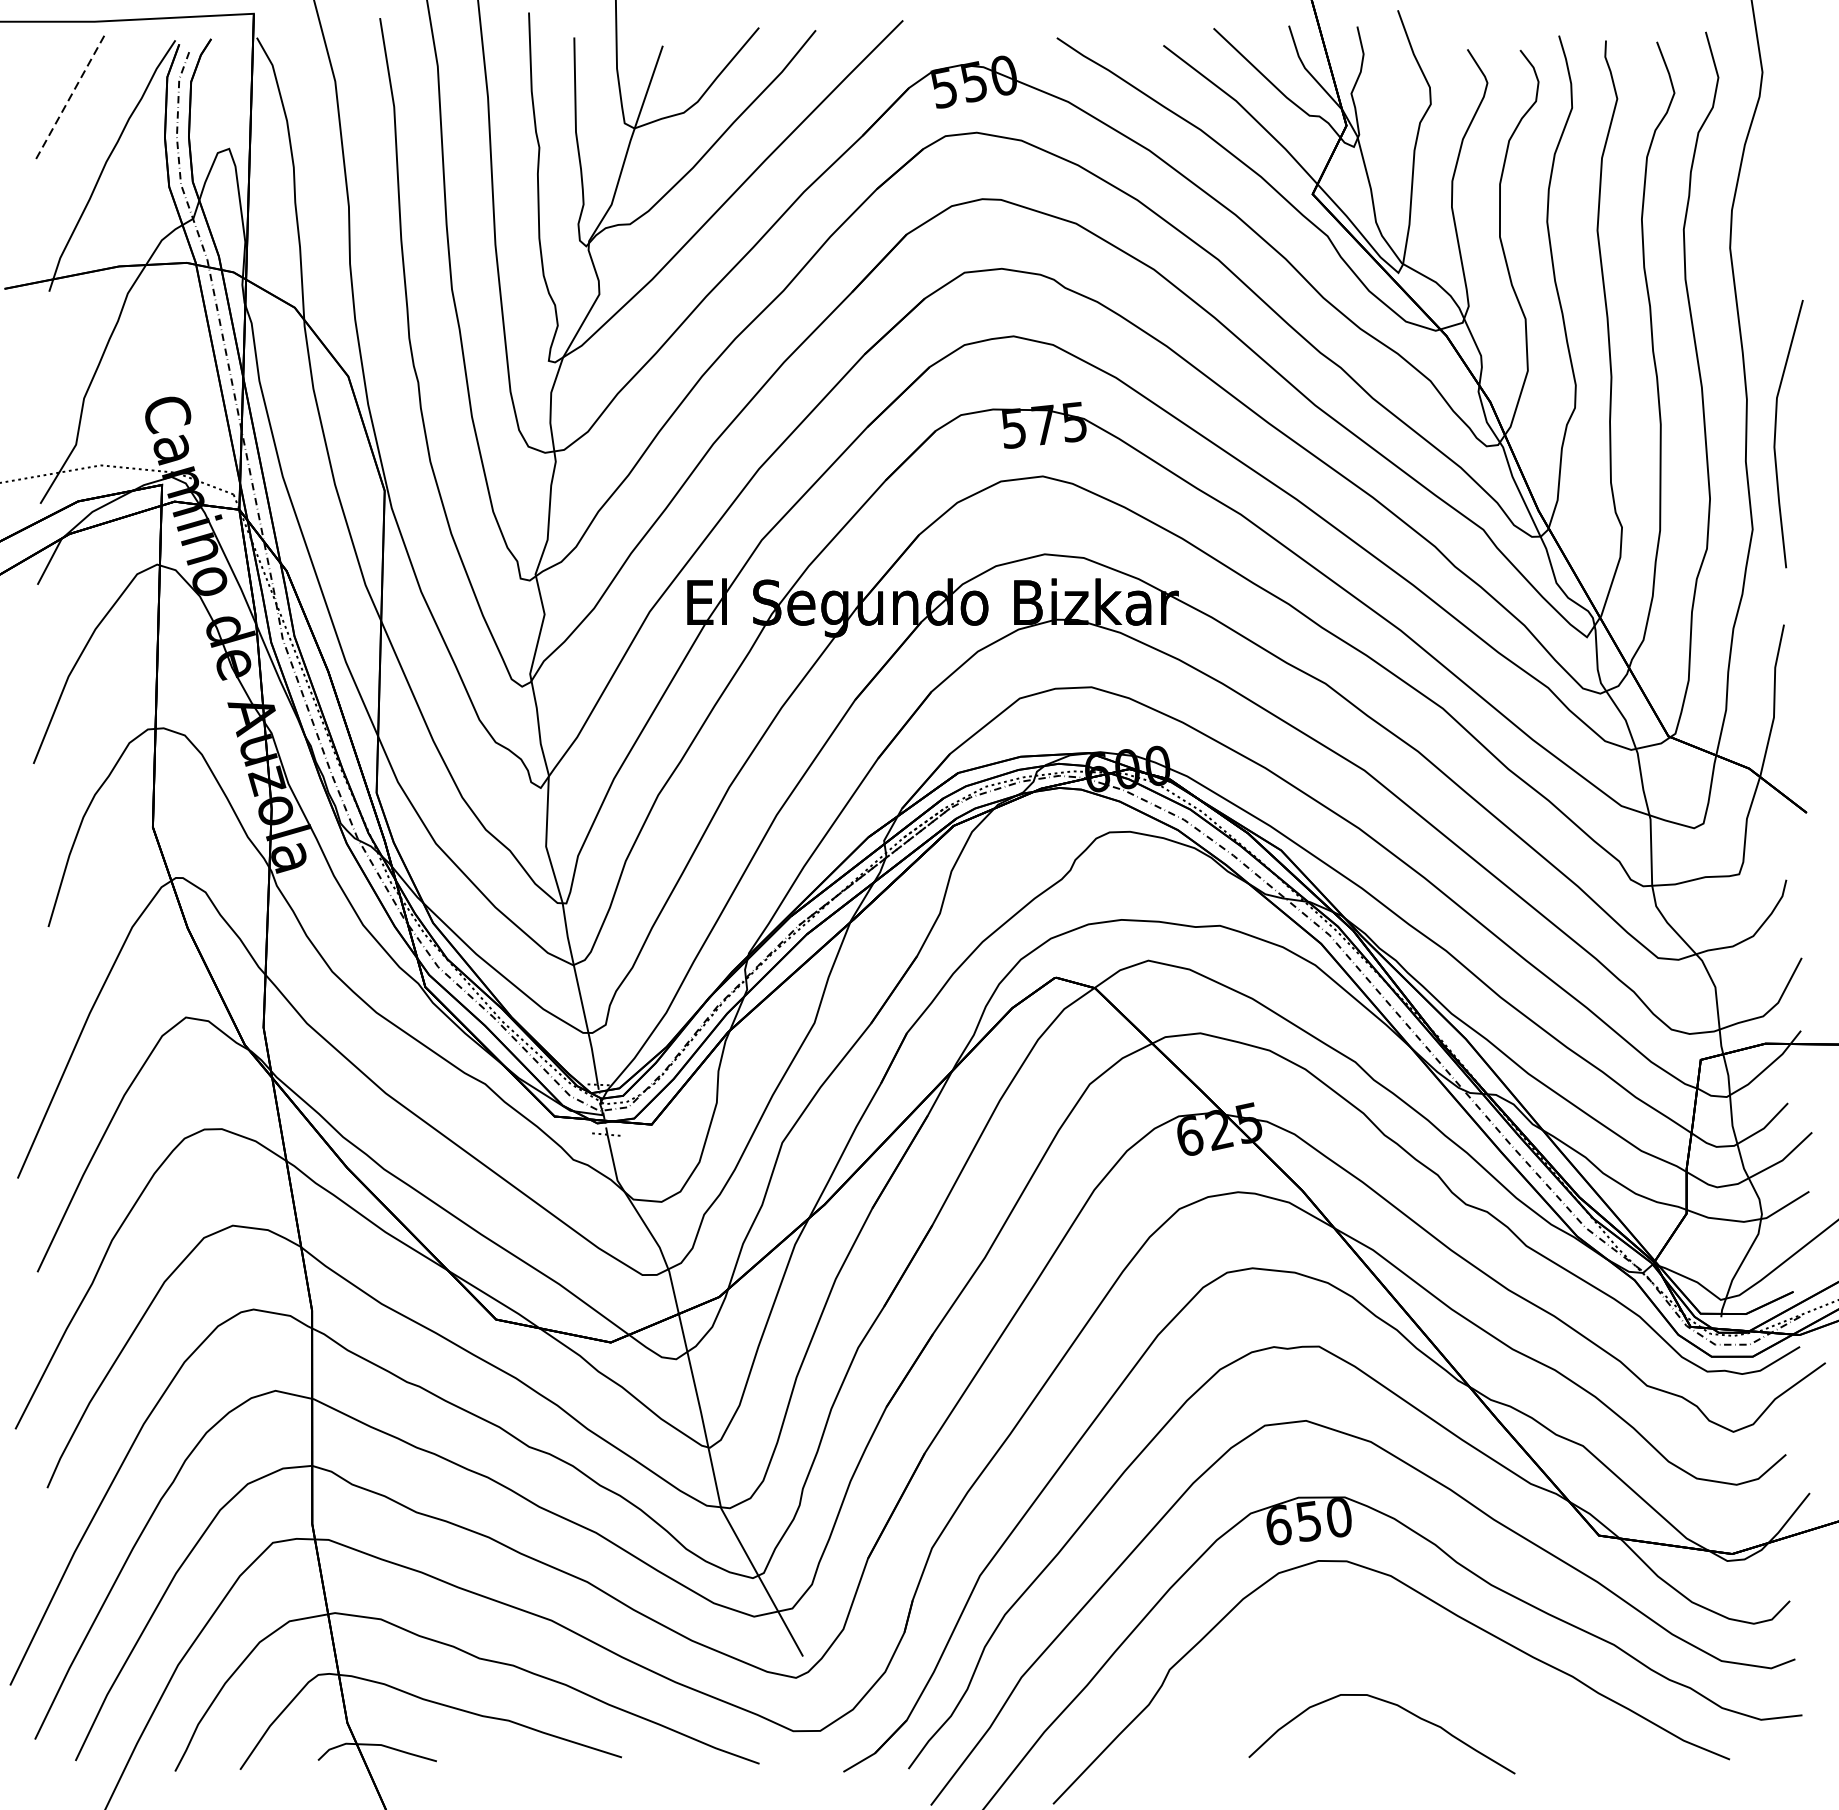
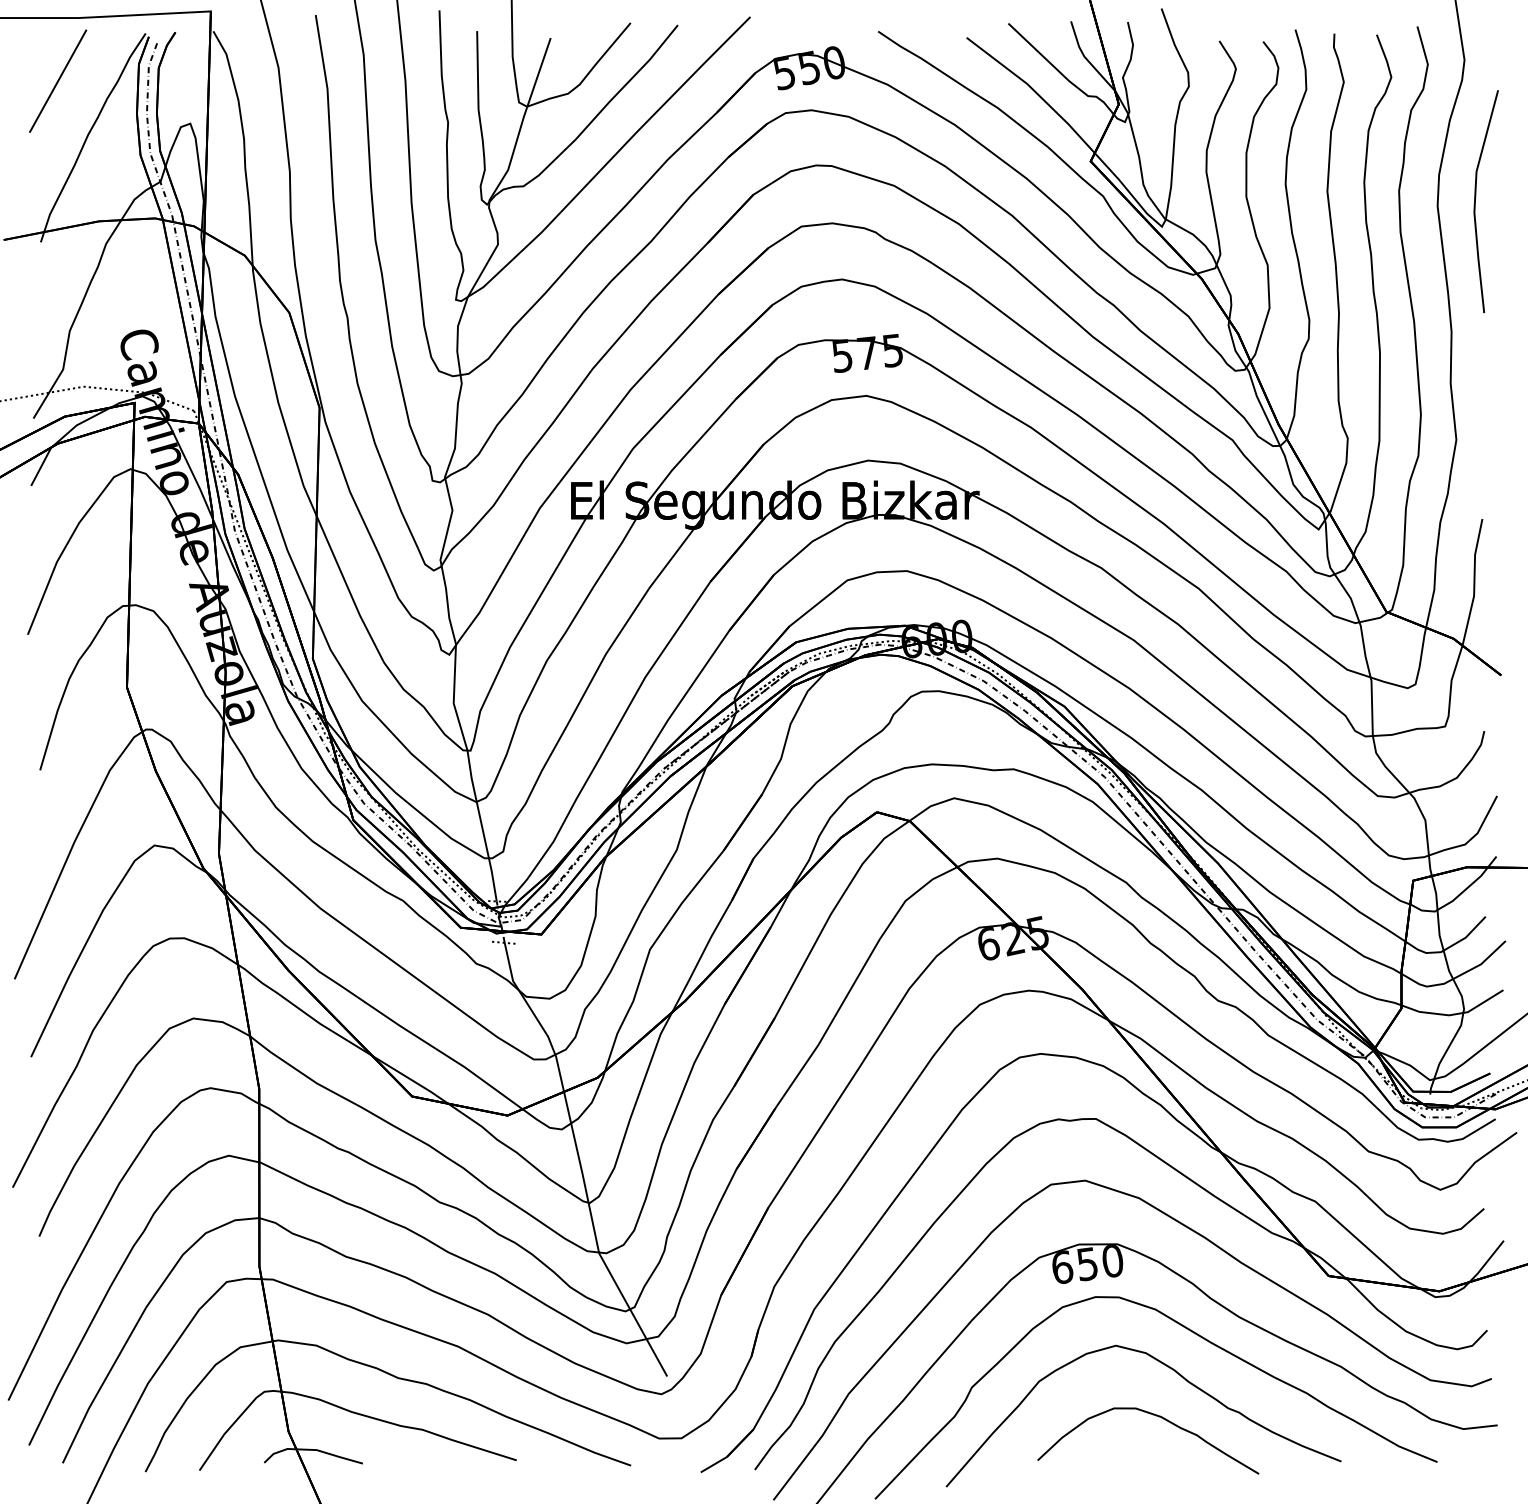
line: (70, 98) -> (58, 81), dashed -> solid
line: (1776, 429) -> (1476, 197), moved
curve: (1415, 1652) -> (1176, 1373), added

